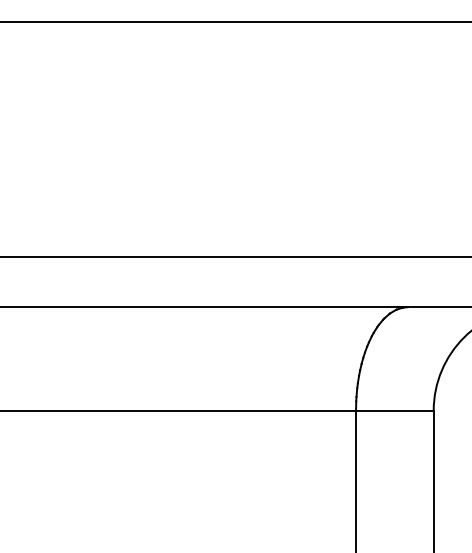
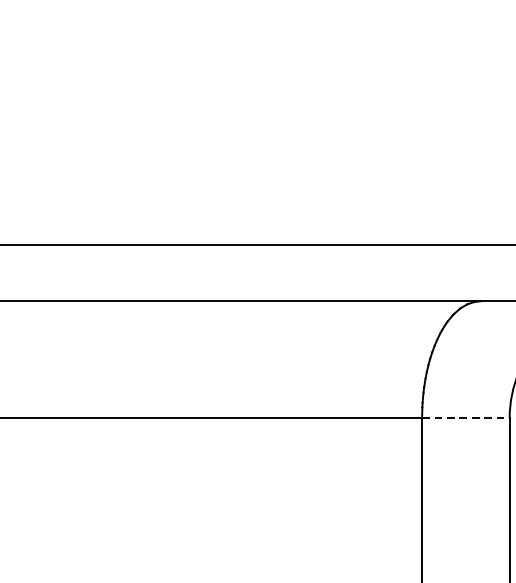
line: (394, 410) -> (465, 417), solid -> dashed

